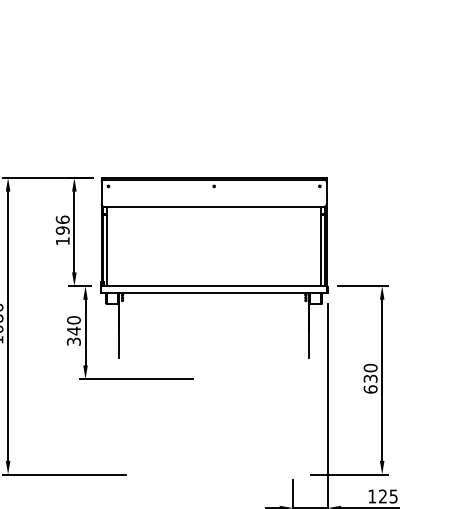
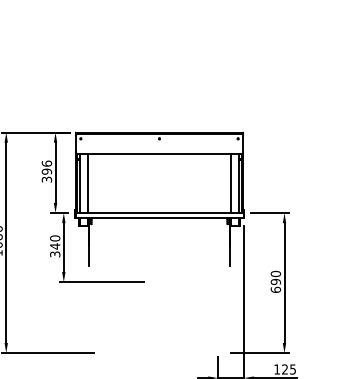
text: (62, 241) -> (46, 179), 196 -> 396
line: (118, 246) -> (88, 183), added
line: (309, 246) -> (230, 183), added
text: (370, 378) -> (275, 281), 630 -> 690

